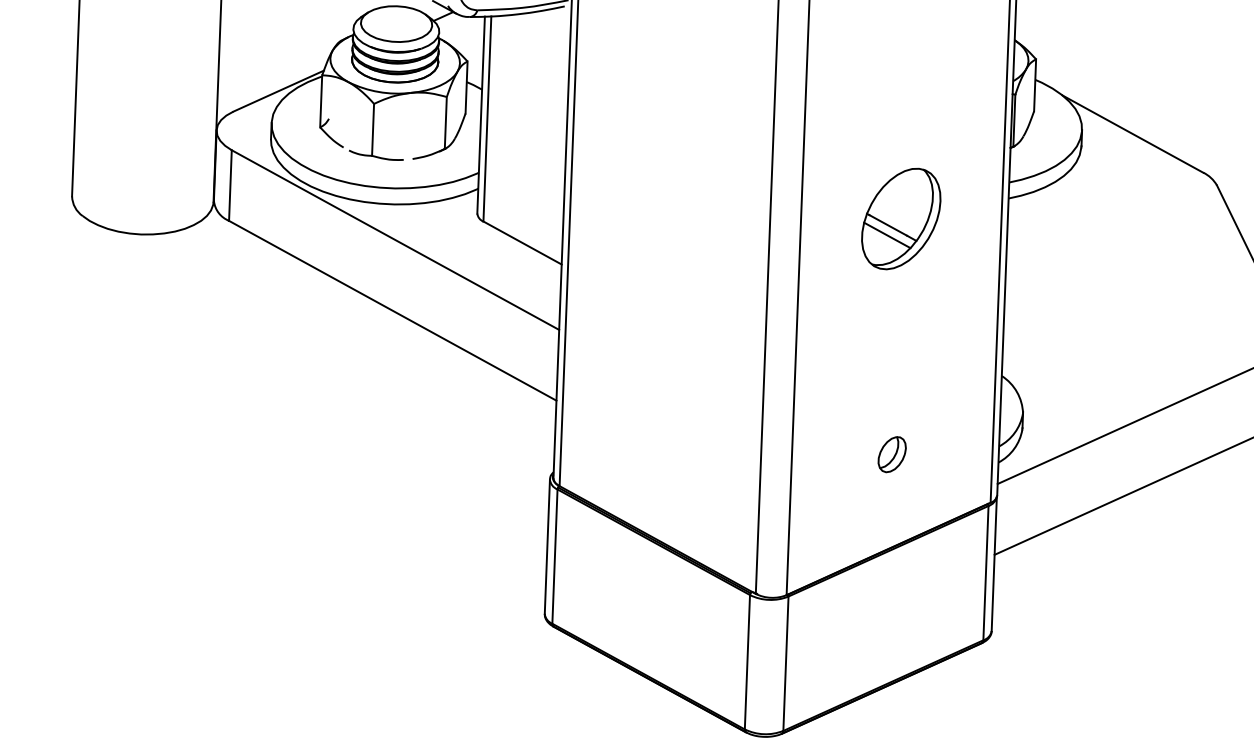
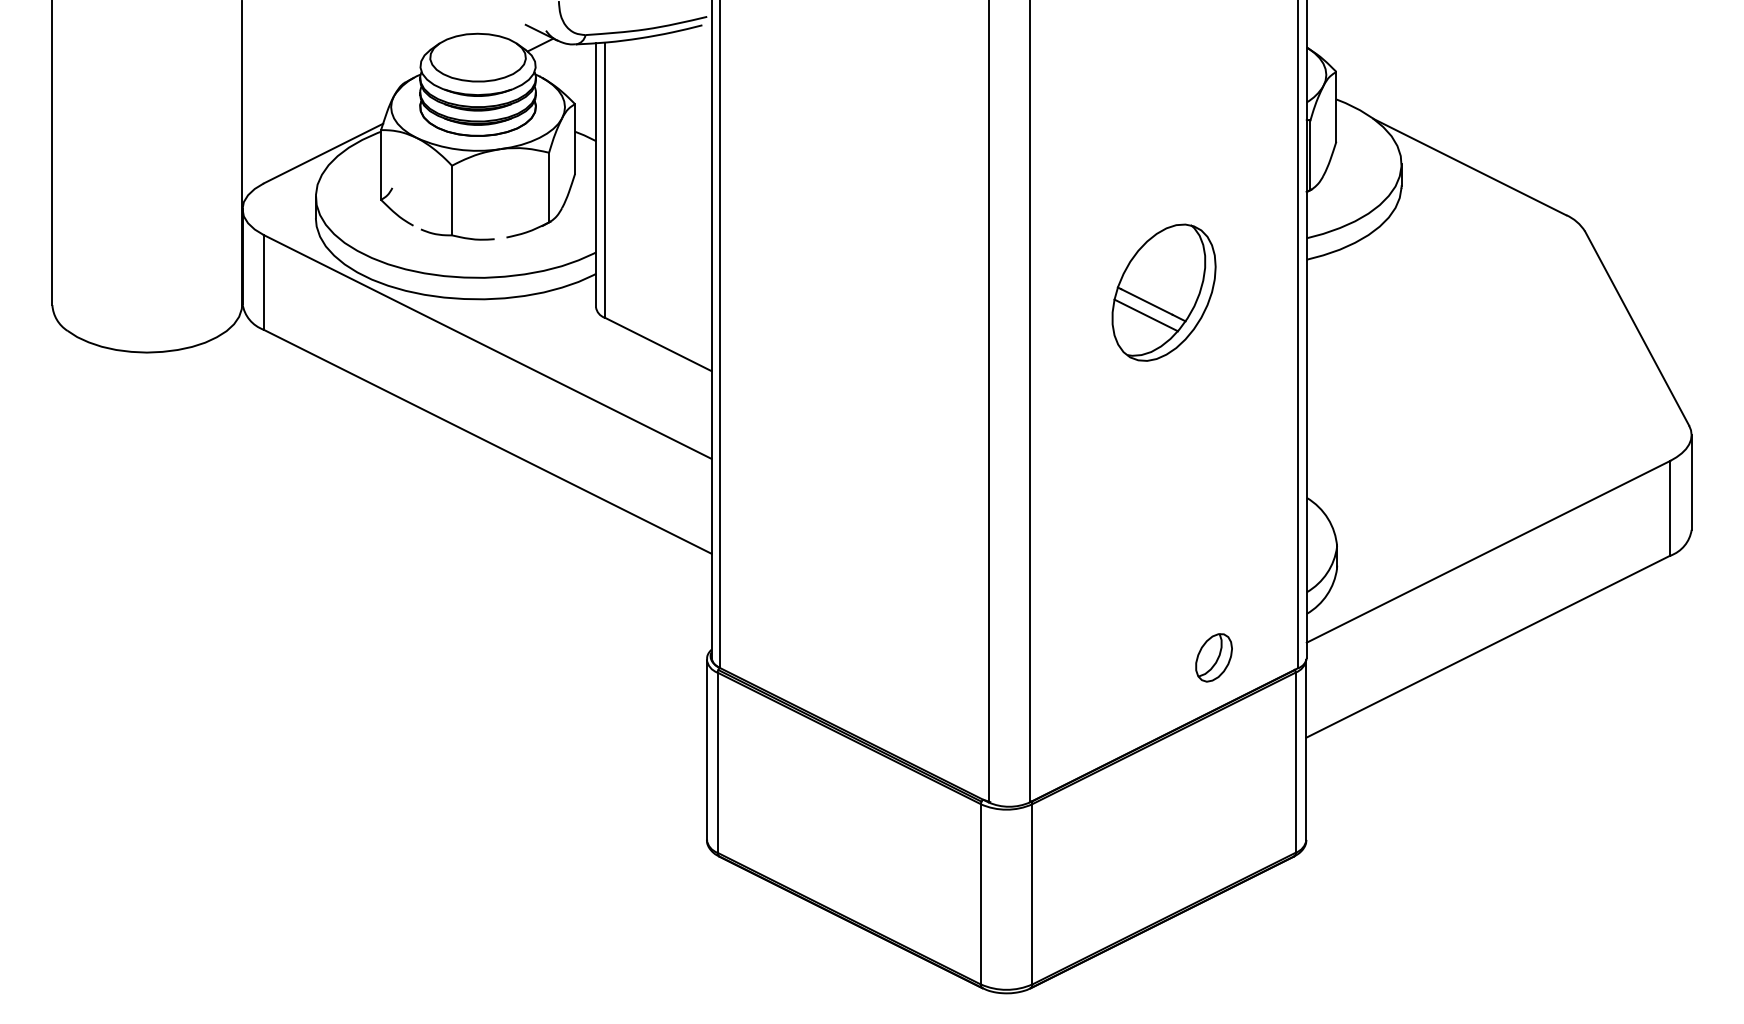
part: (891, 454) -> (1213, 657), moved

